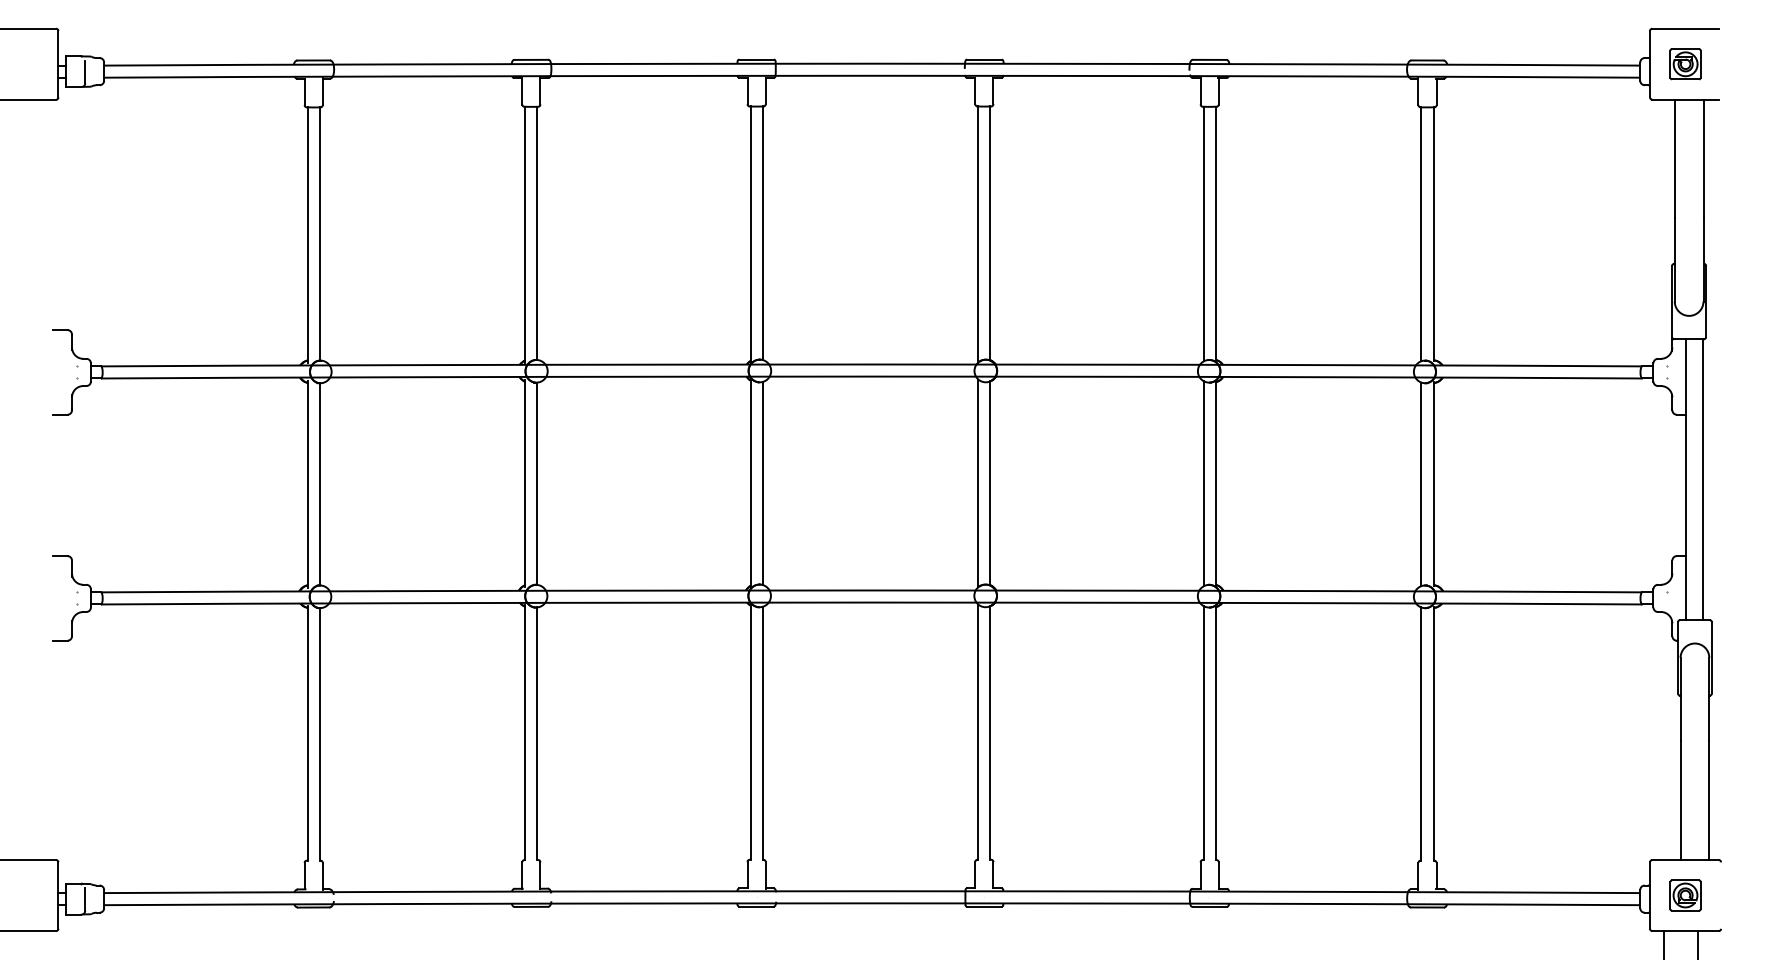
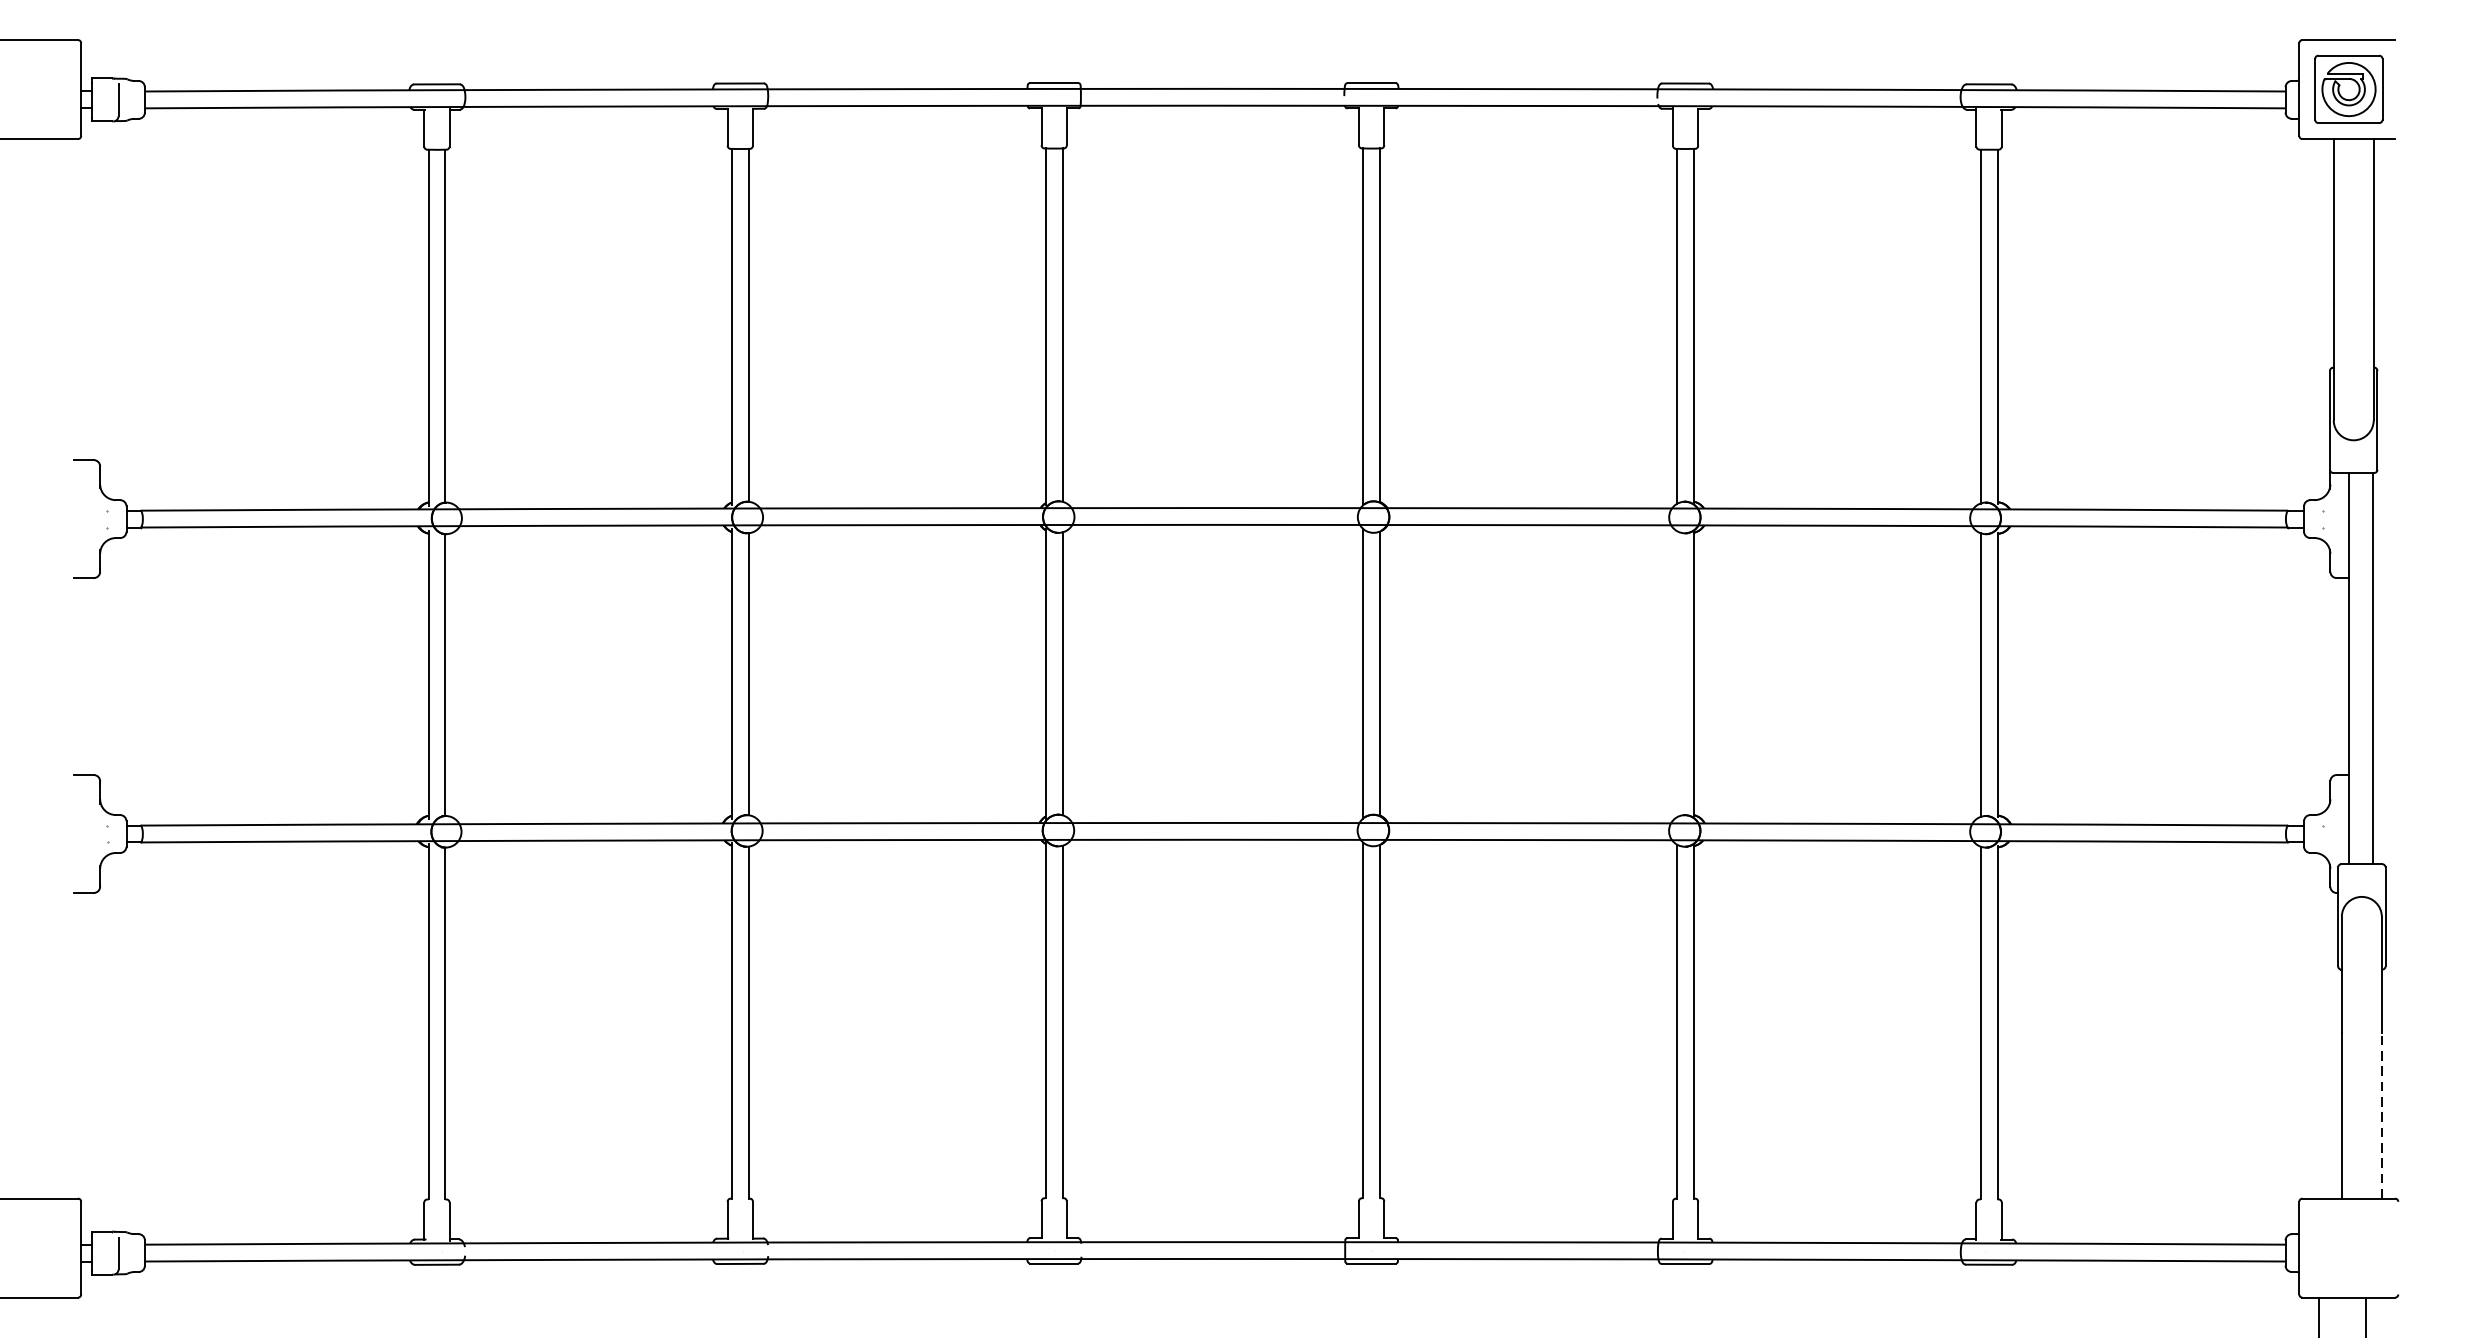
part: (1685, 64) -> (2348, 89), size x1.6
line: (1203, 483) -> (1676, 673), removed
line: (1709, 800) -> (2382, 1115), solid -> dashed
part: (1685, 895) -> (2348, 1248), removed

